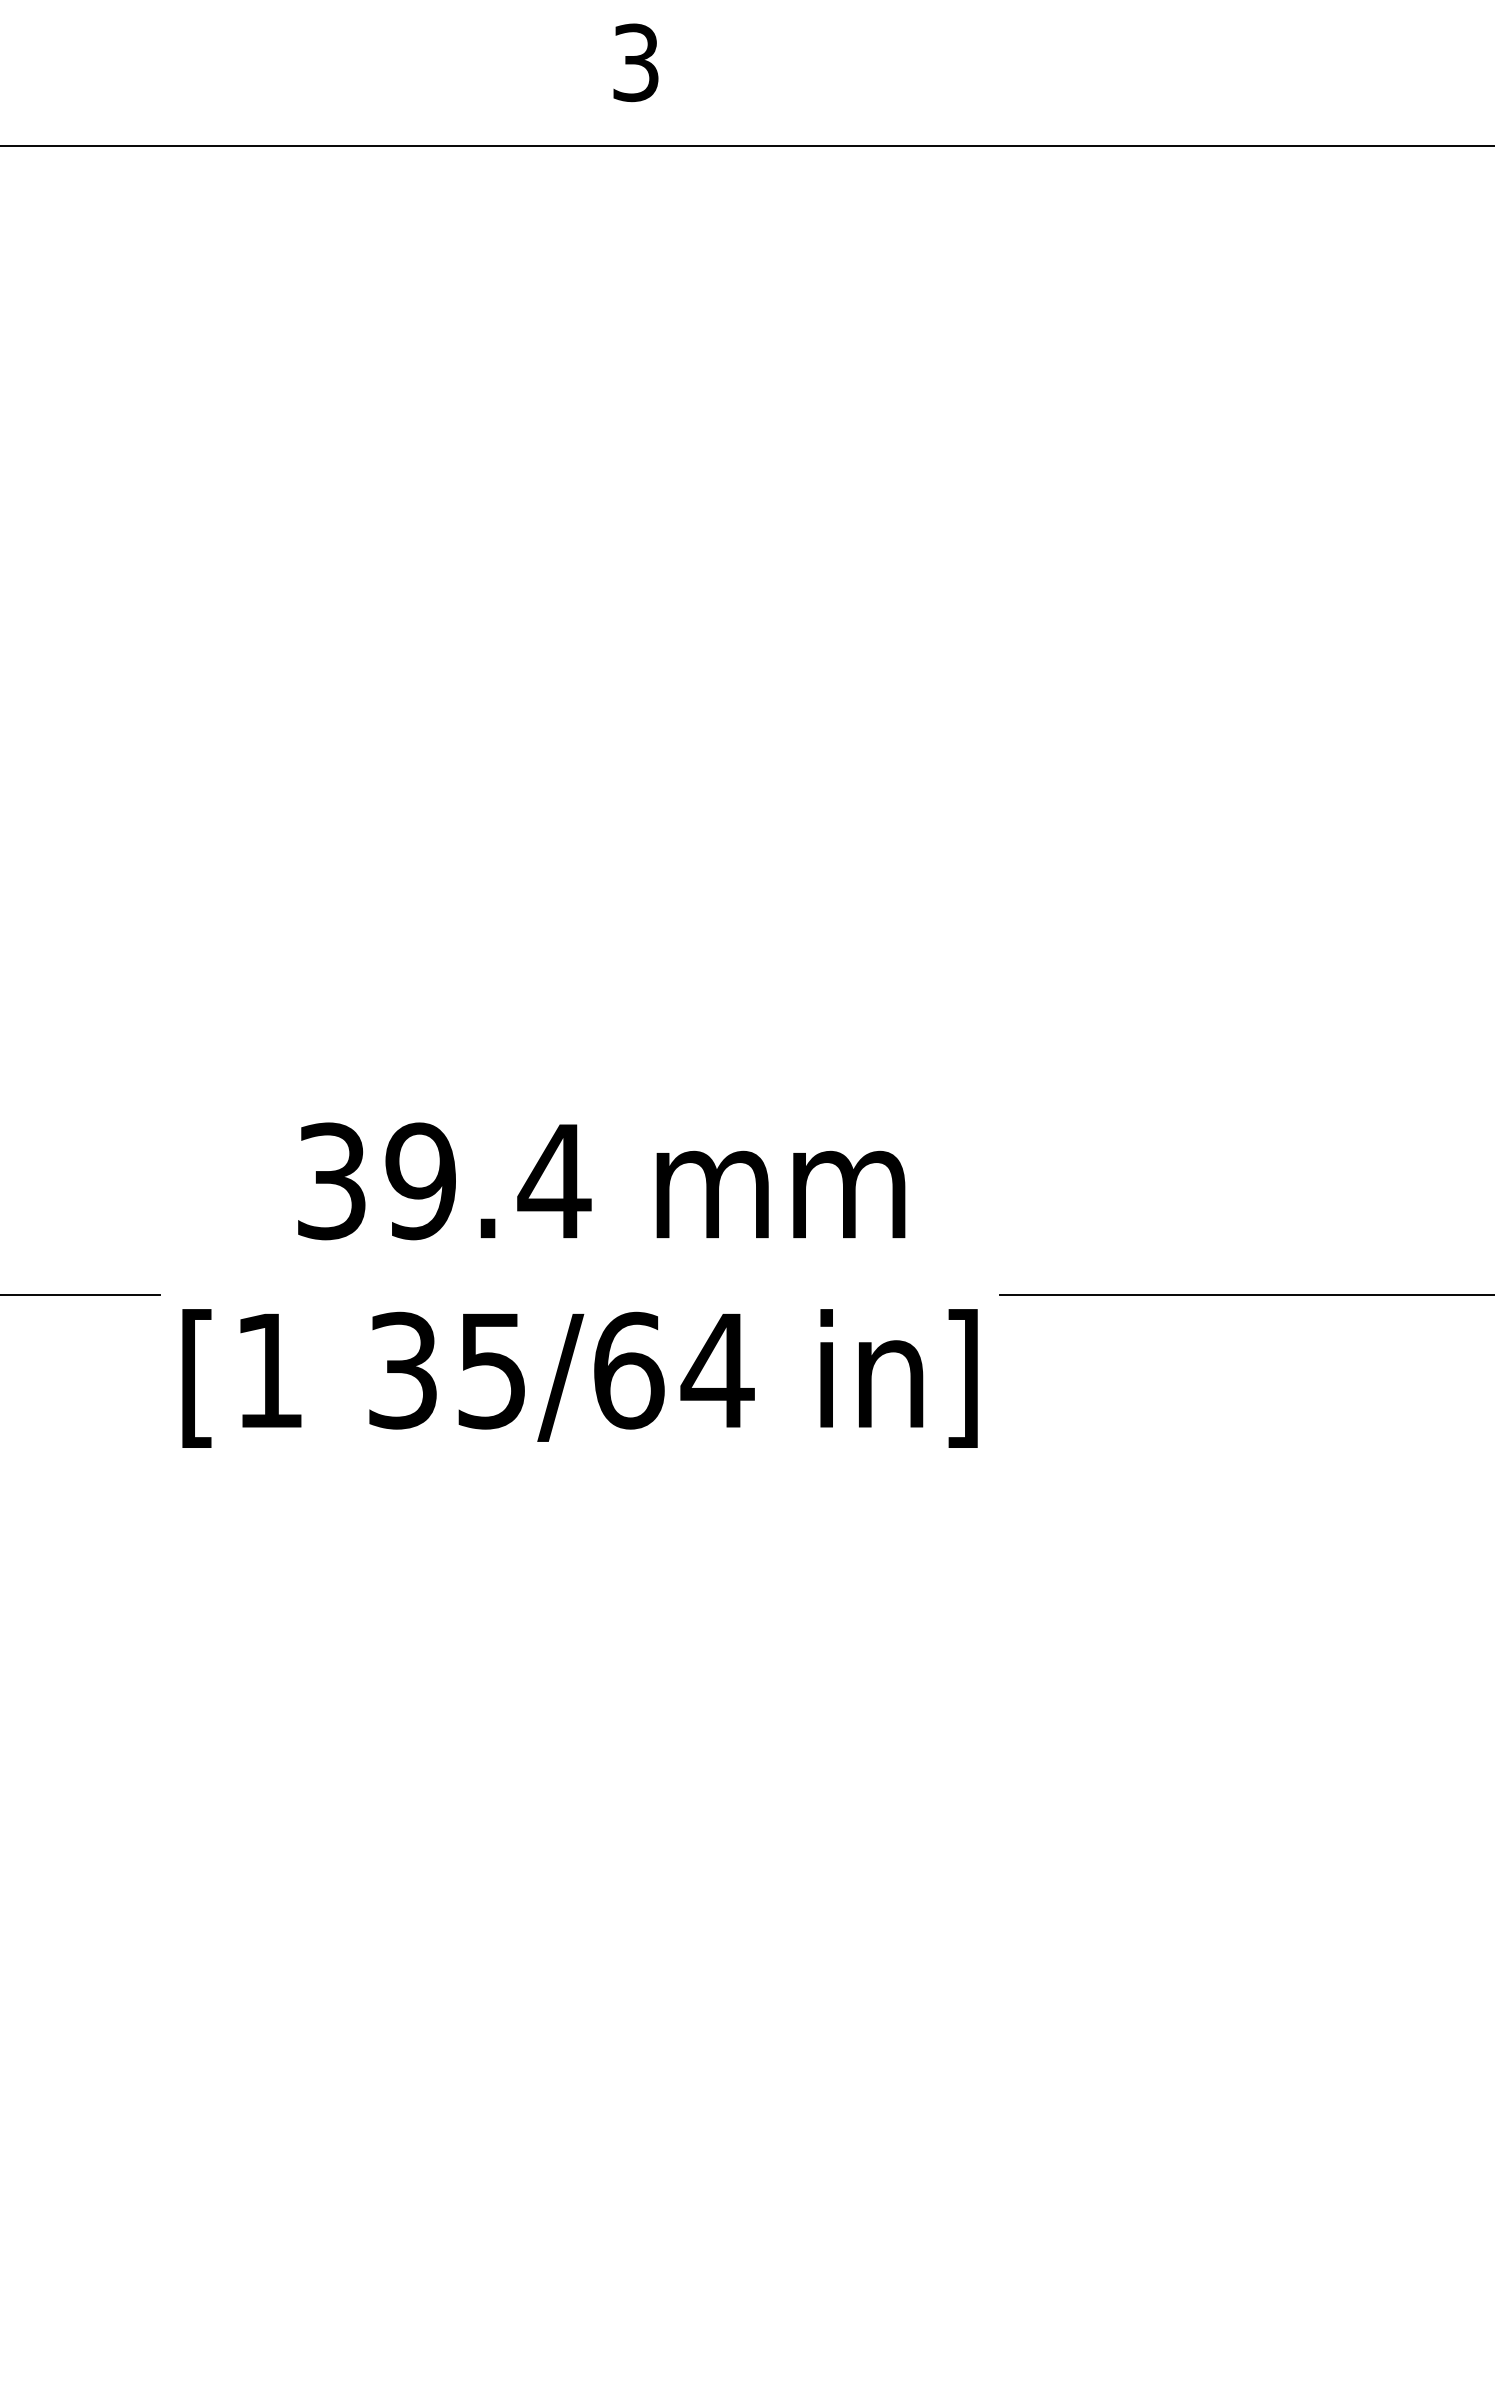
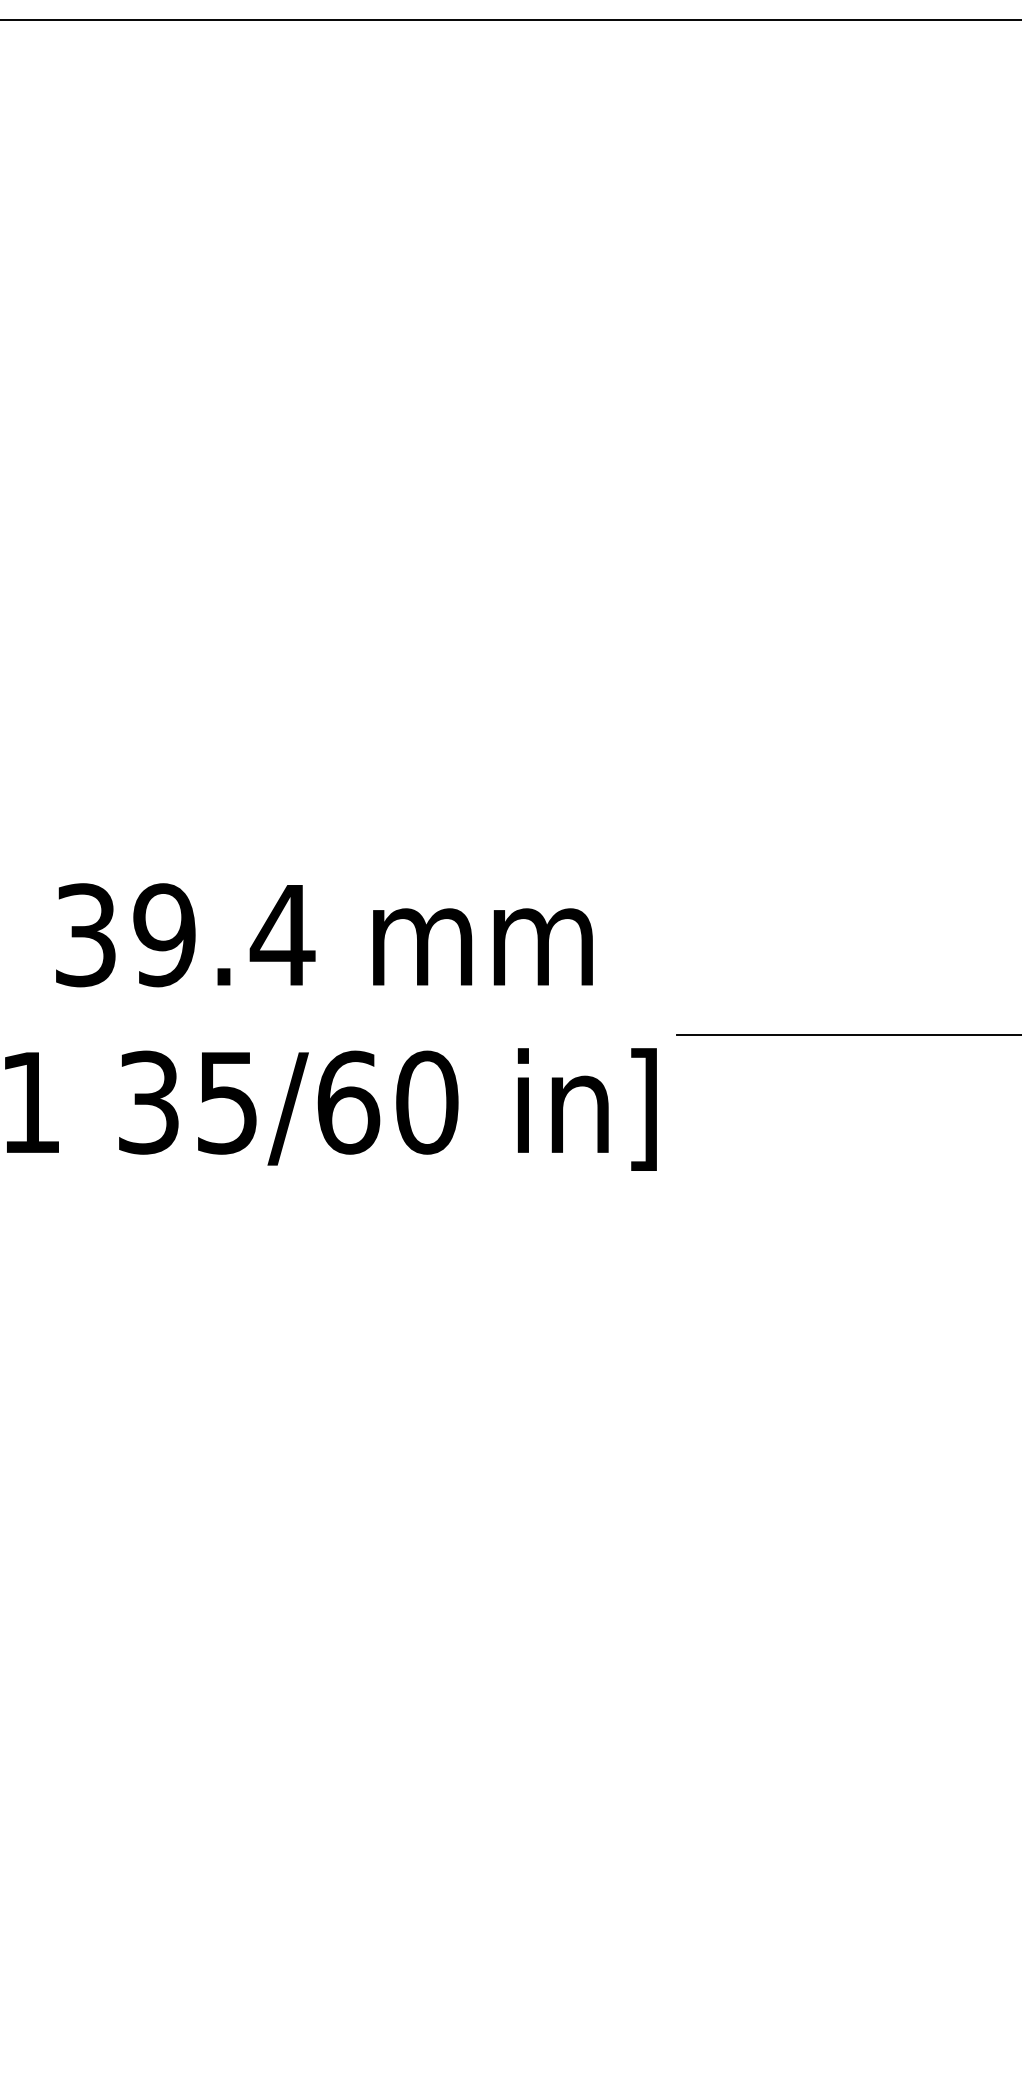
text: (717, 1370) -> (426, 1102), 35/64 -> 35/60

